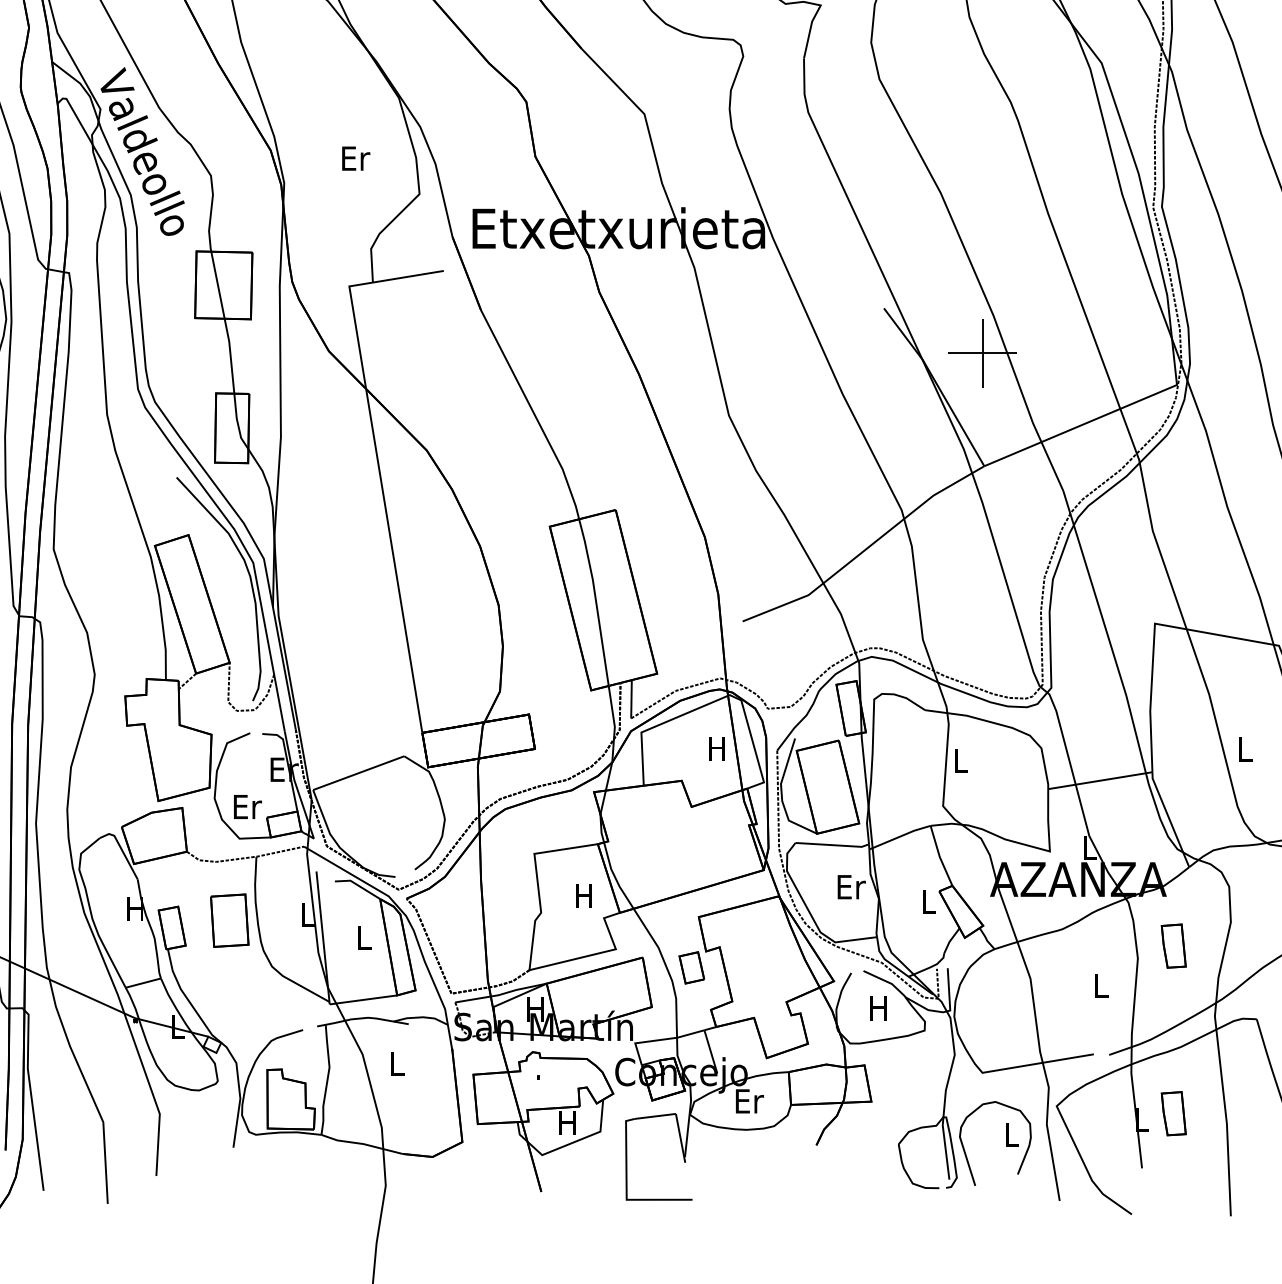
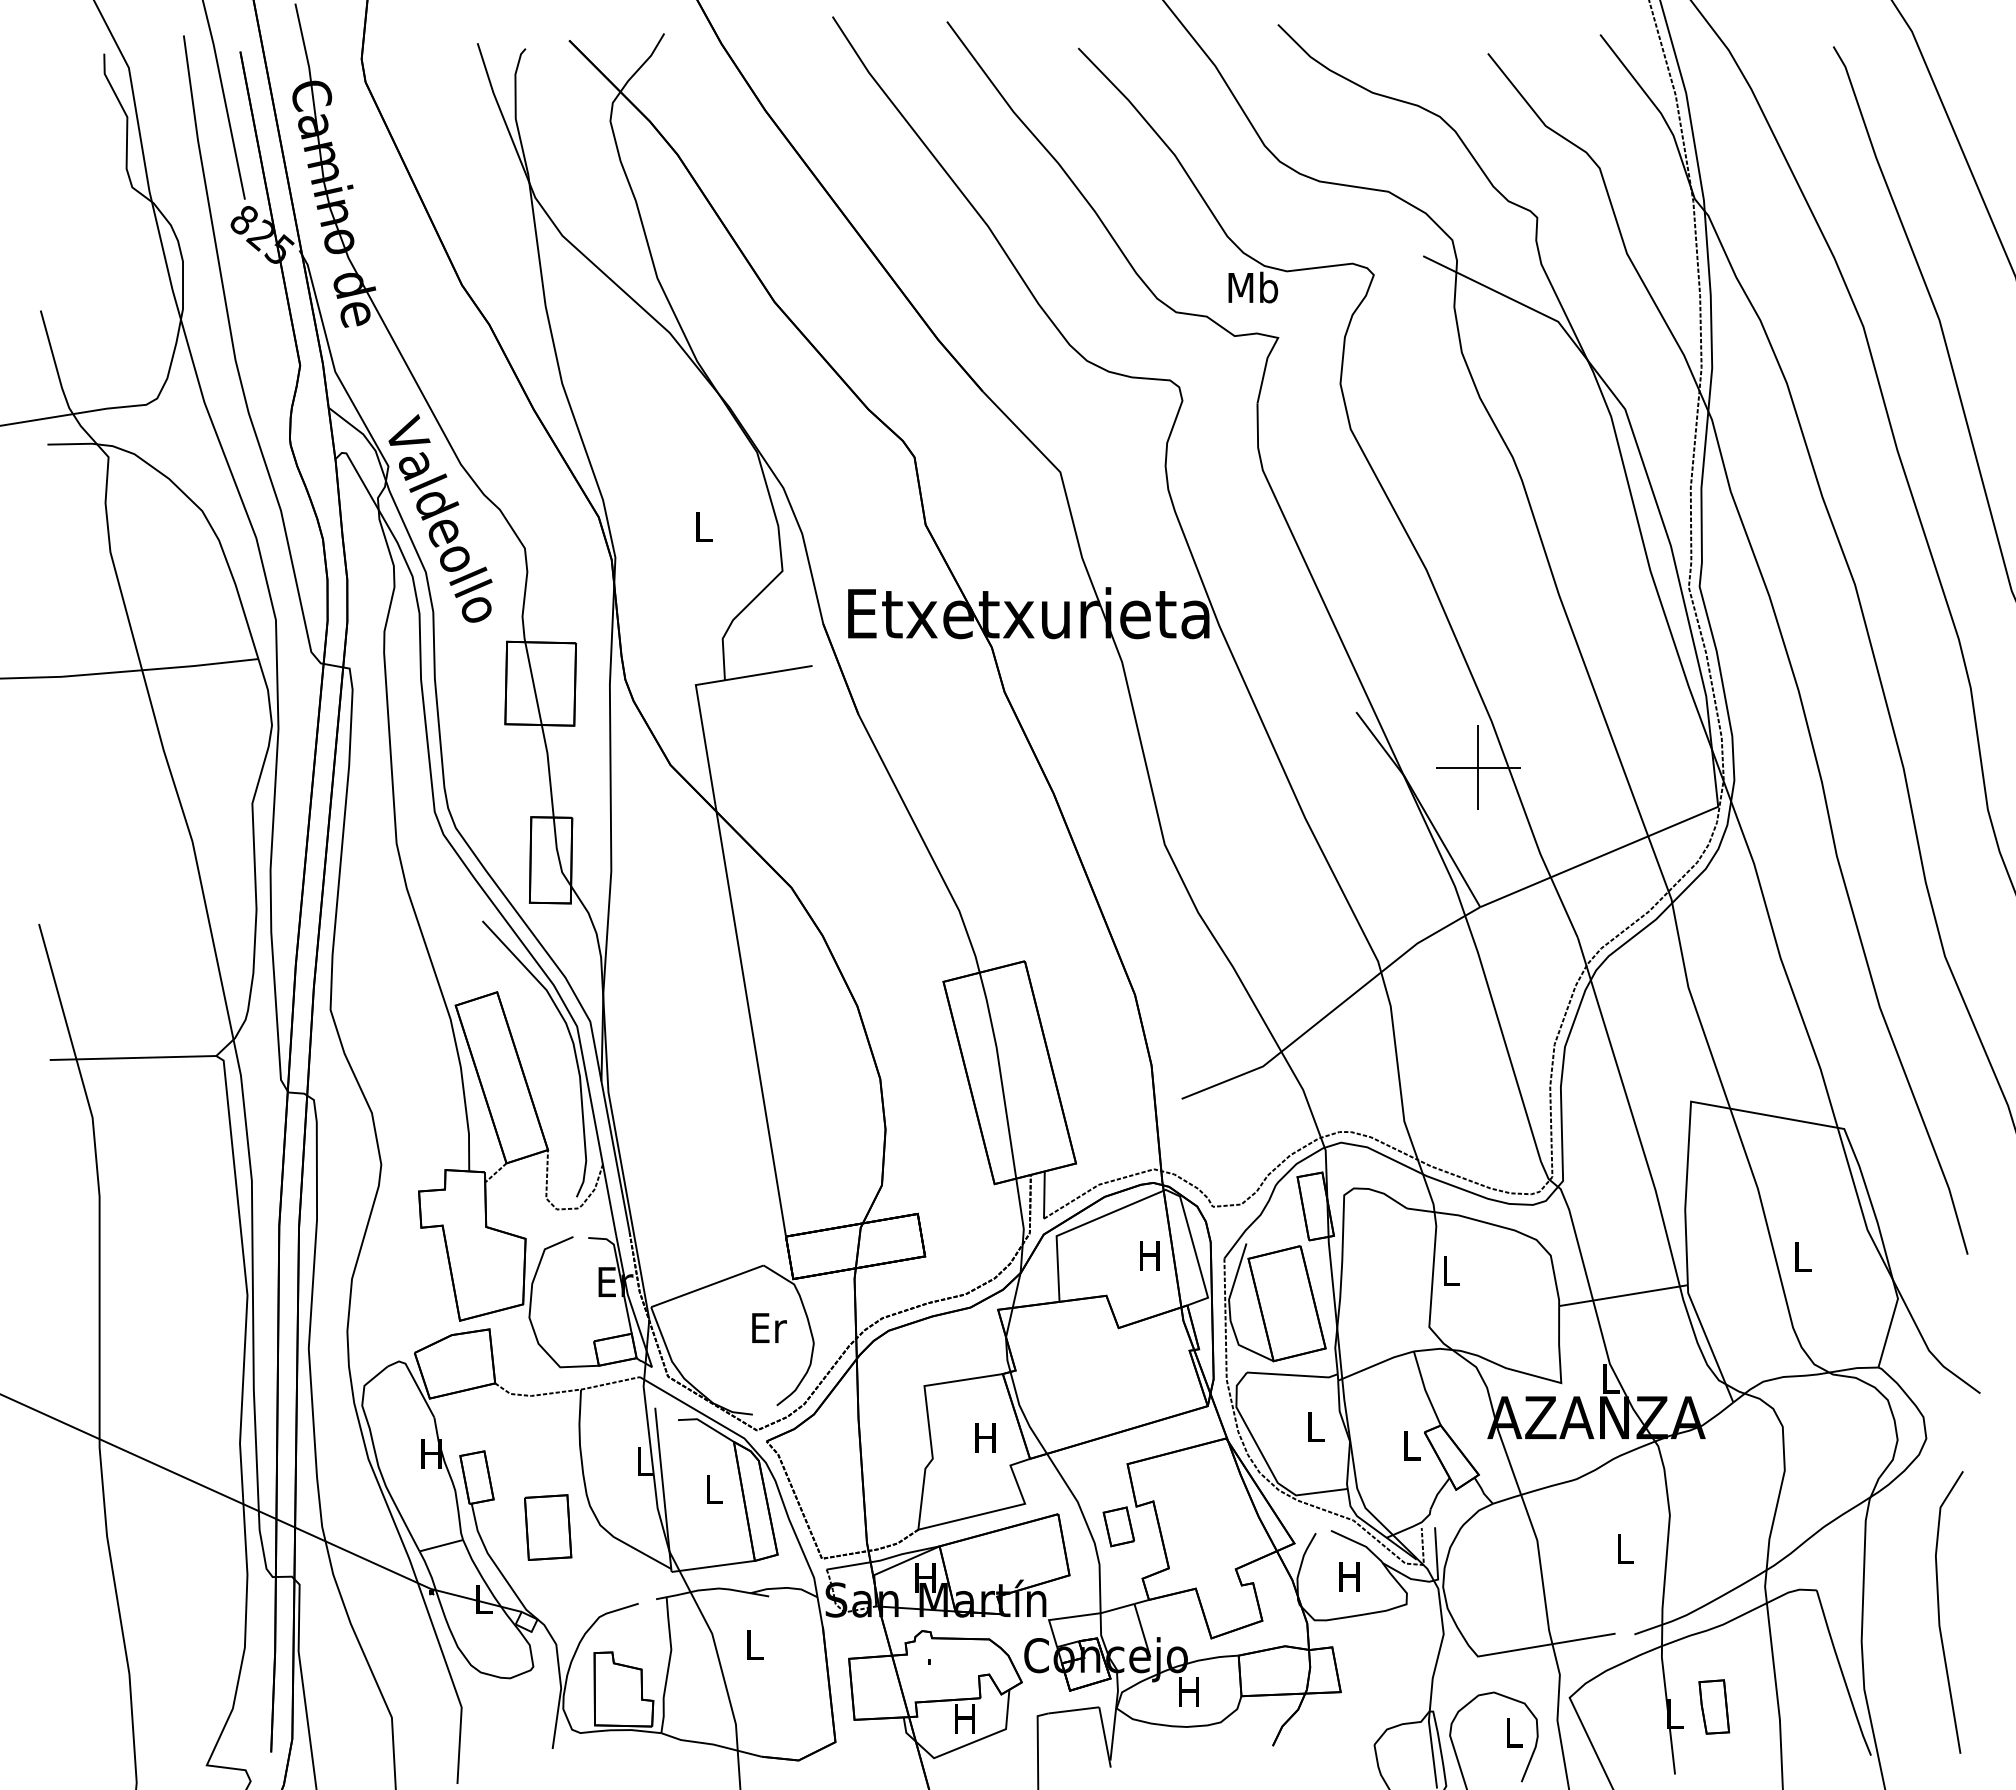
text: (356, 158) -> (704, 527), Er -> L
text: (247, 806) -> (769, 1327), moved
text: (851, 887) -> (1316, 1427), Er -> L
part: (230, 920) -> (548, 1527), moved
part: (1173, 945) -> (1714, 1499), removed
text: (749, 1101) -> (1190, 1691), Er -> H

